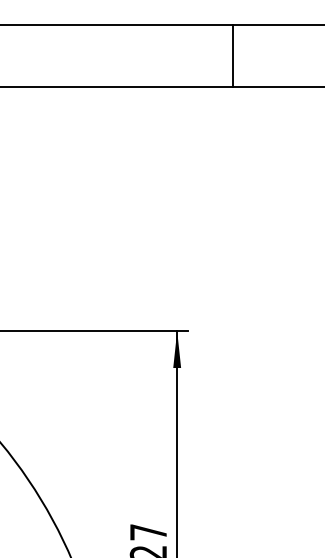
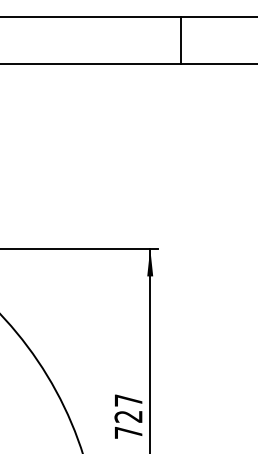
line: (233, 55) -> (181, 40), moved

